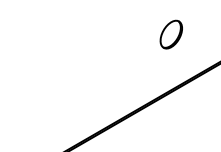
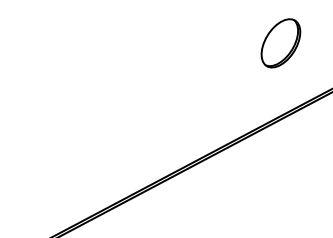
part: (170, 34) -> (279, 43), moved

